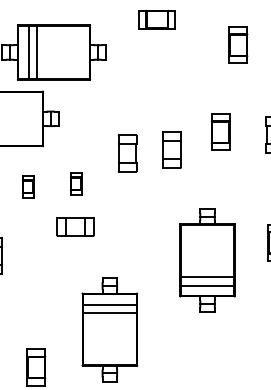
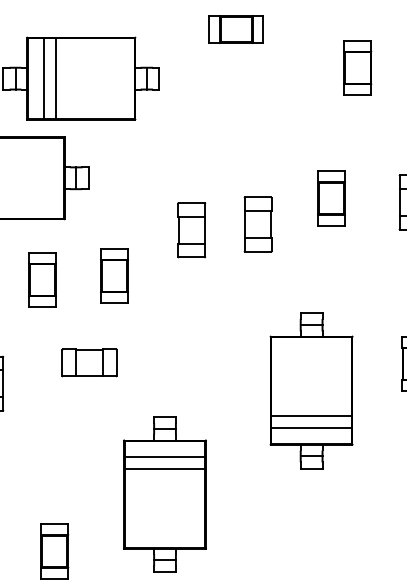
part: (76, 183) -> (114, 275), size x1.67
part: (28, 186) -> (42, 279), size x1.67
part: (75, 226) -> (89, 362), moved

